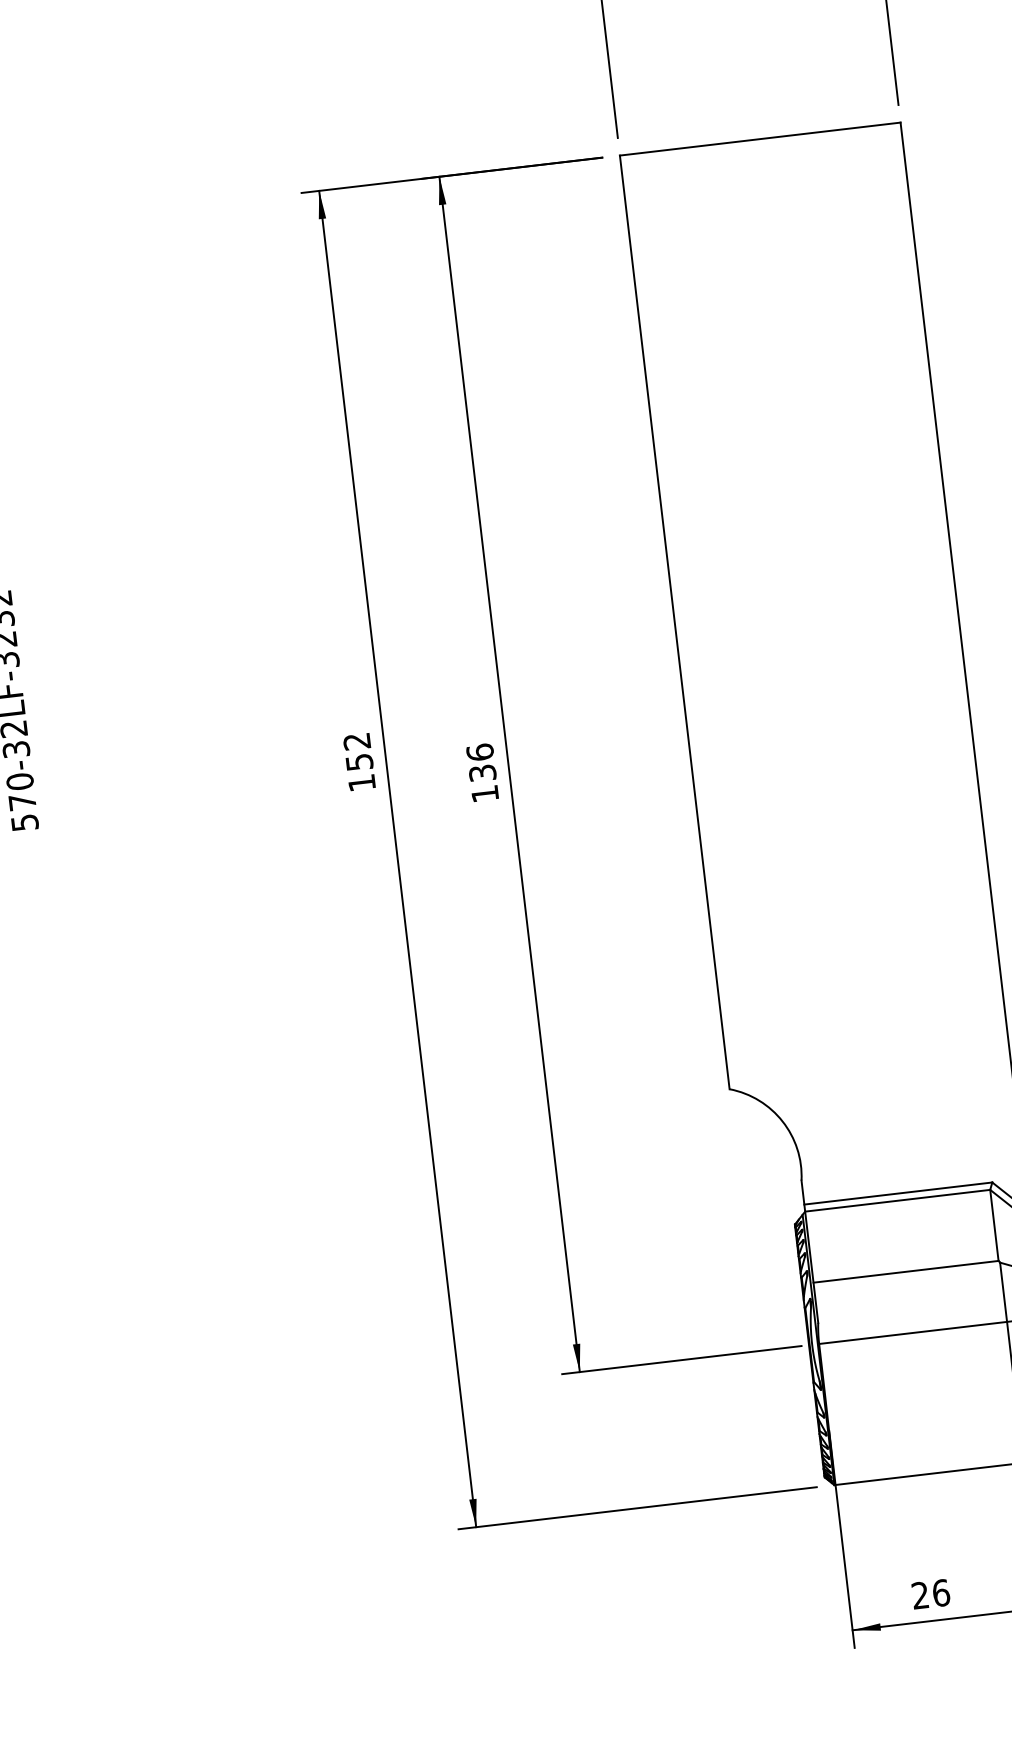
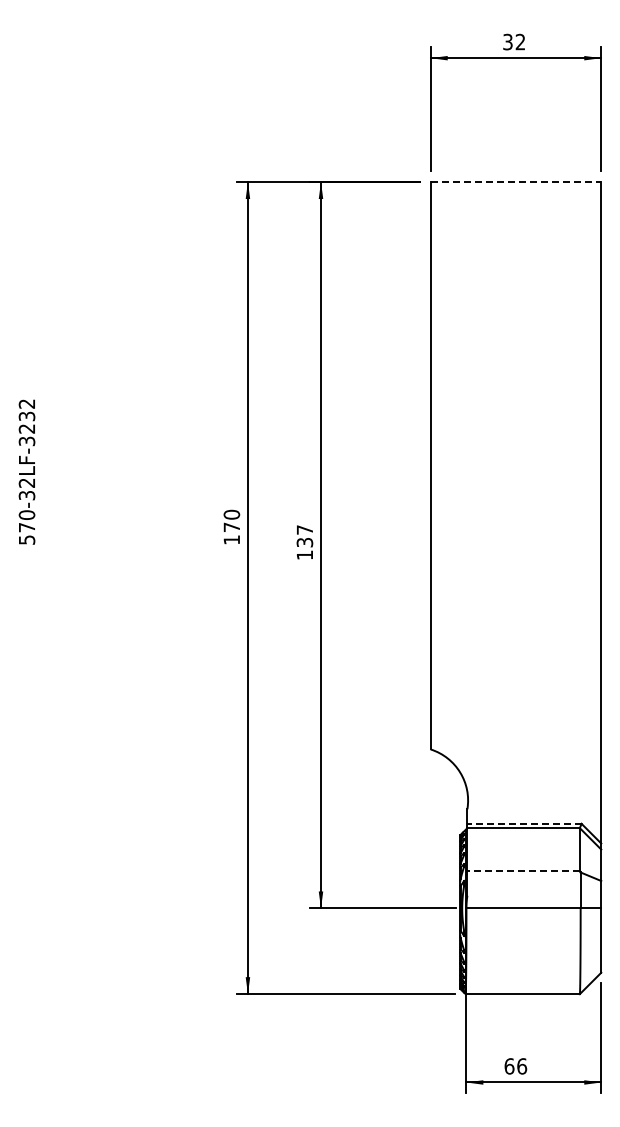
line: (761, 139) -> (516, 182), solid -> dashed
text: (357, 751) -> (231, 520), 152 -> 170
text: (479, 751) -> (304, 529), 136 -> 137
line: (898, 1192) -> (524, 823), solid -> dashed
line: (905, 1272) -> (523, 871), solid -> dashed
text: (920, 1595) -> (509, 1066), 26 -> 66

